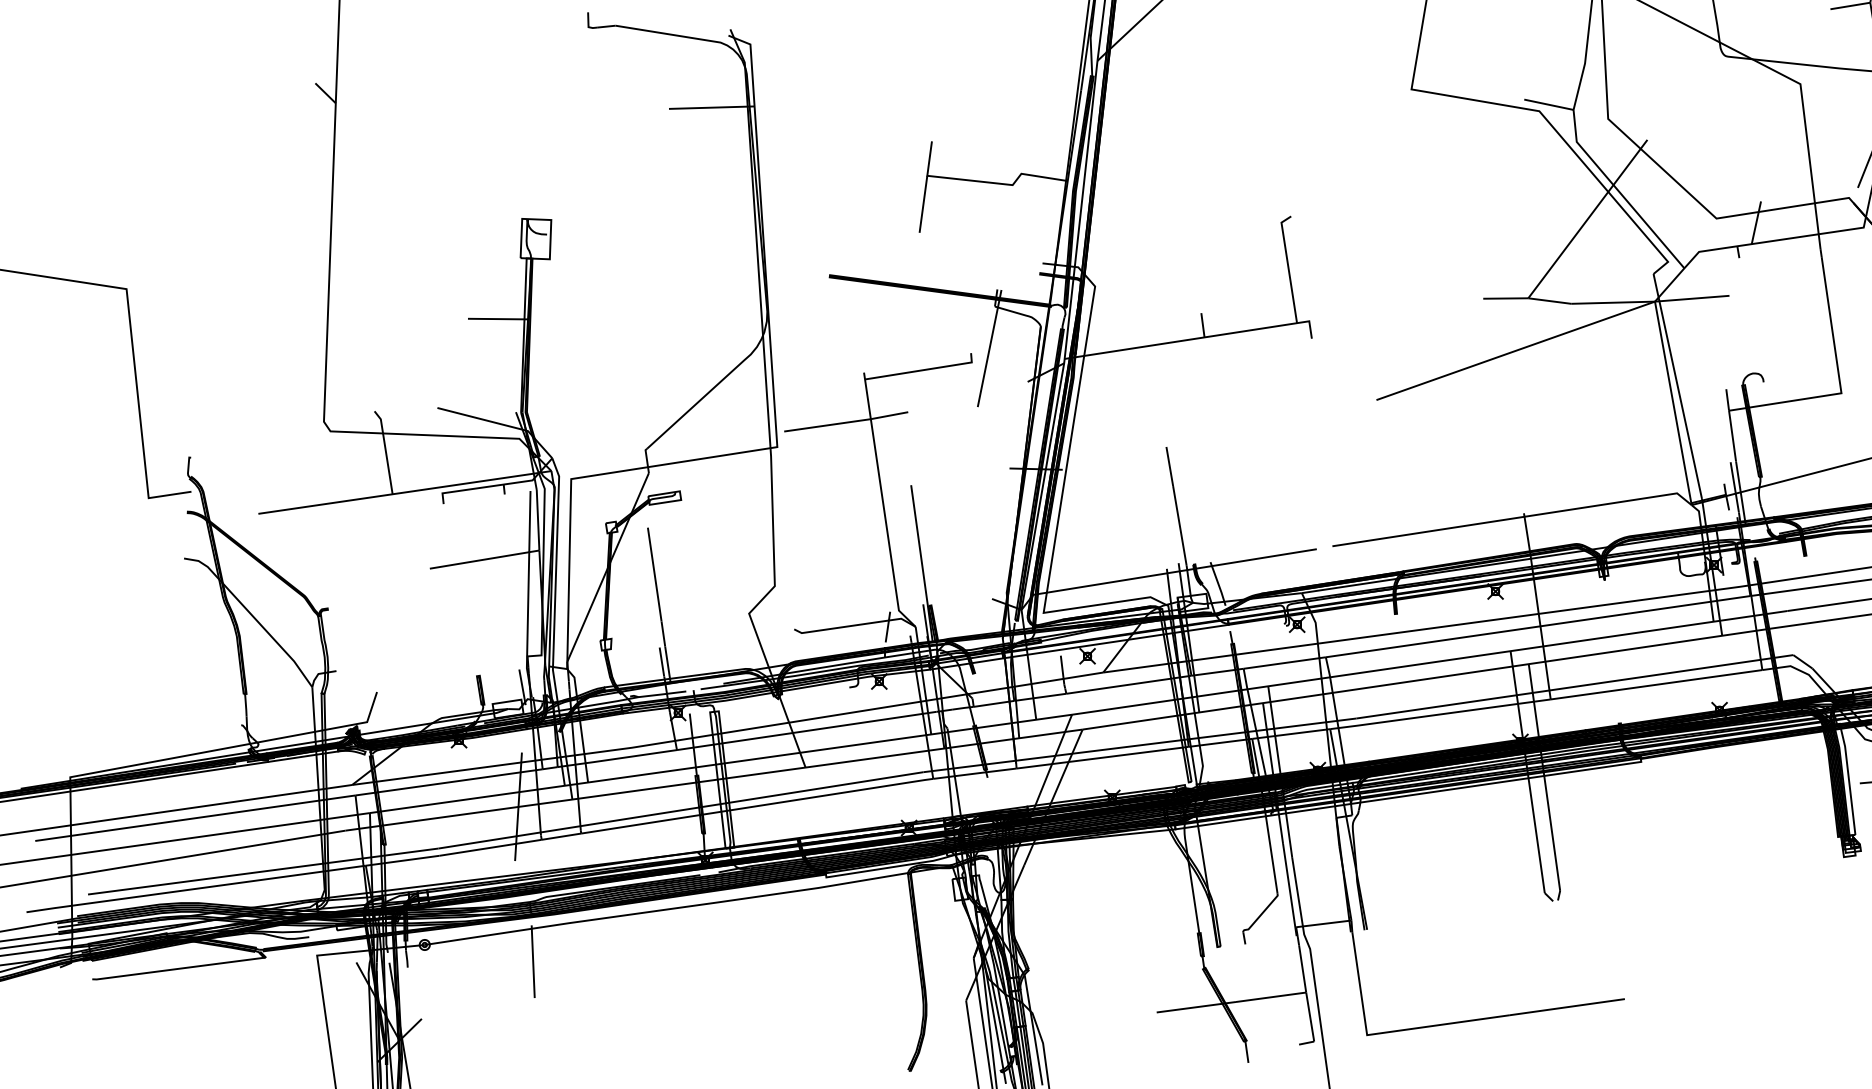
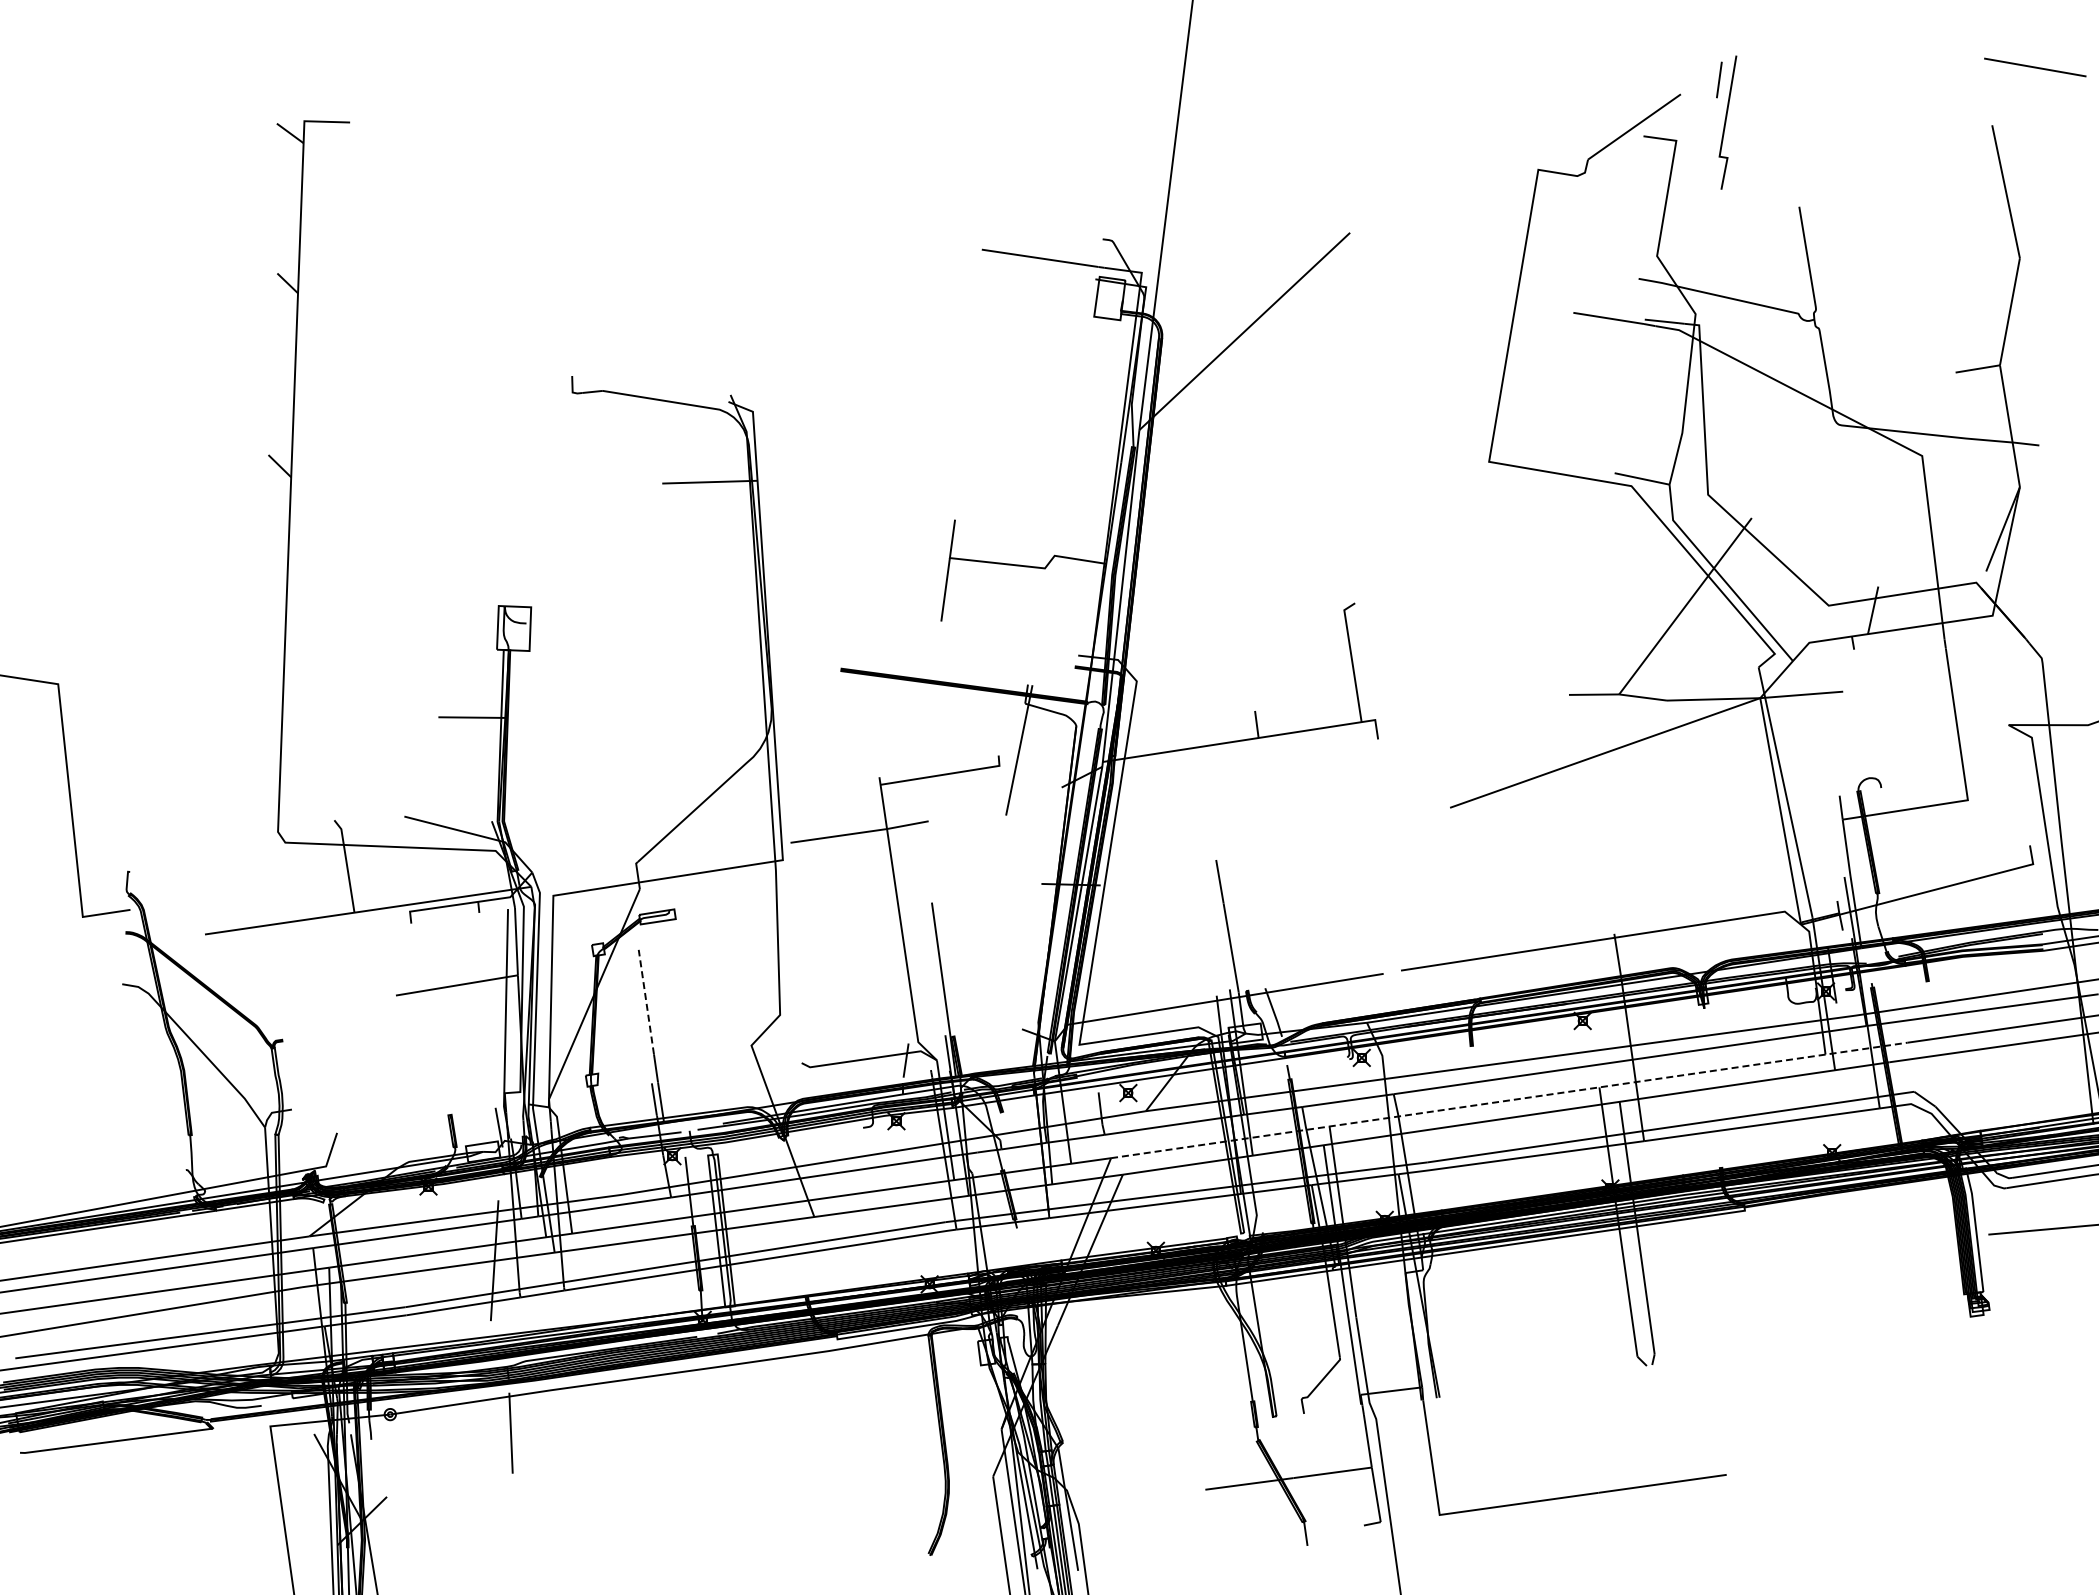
line: (654, 574) -> (646, 1002), solid -> dashed
line: (1429, 662) -> (1509, 1100), solid -> dashed

